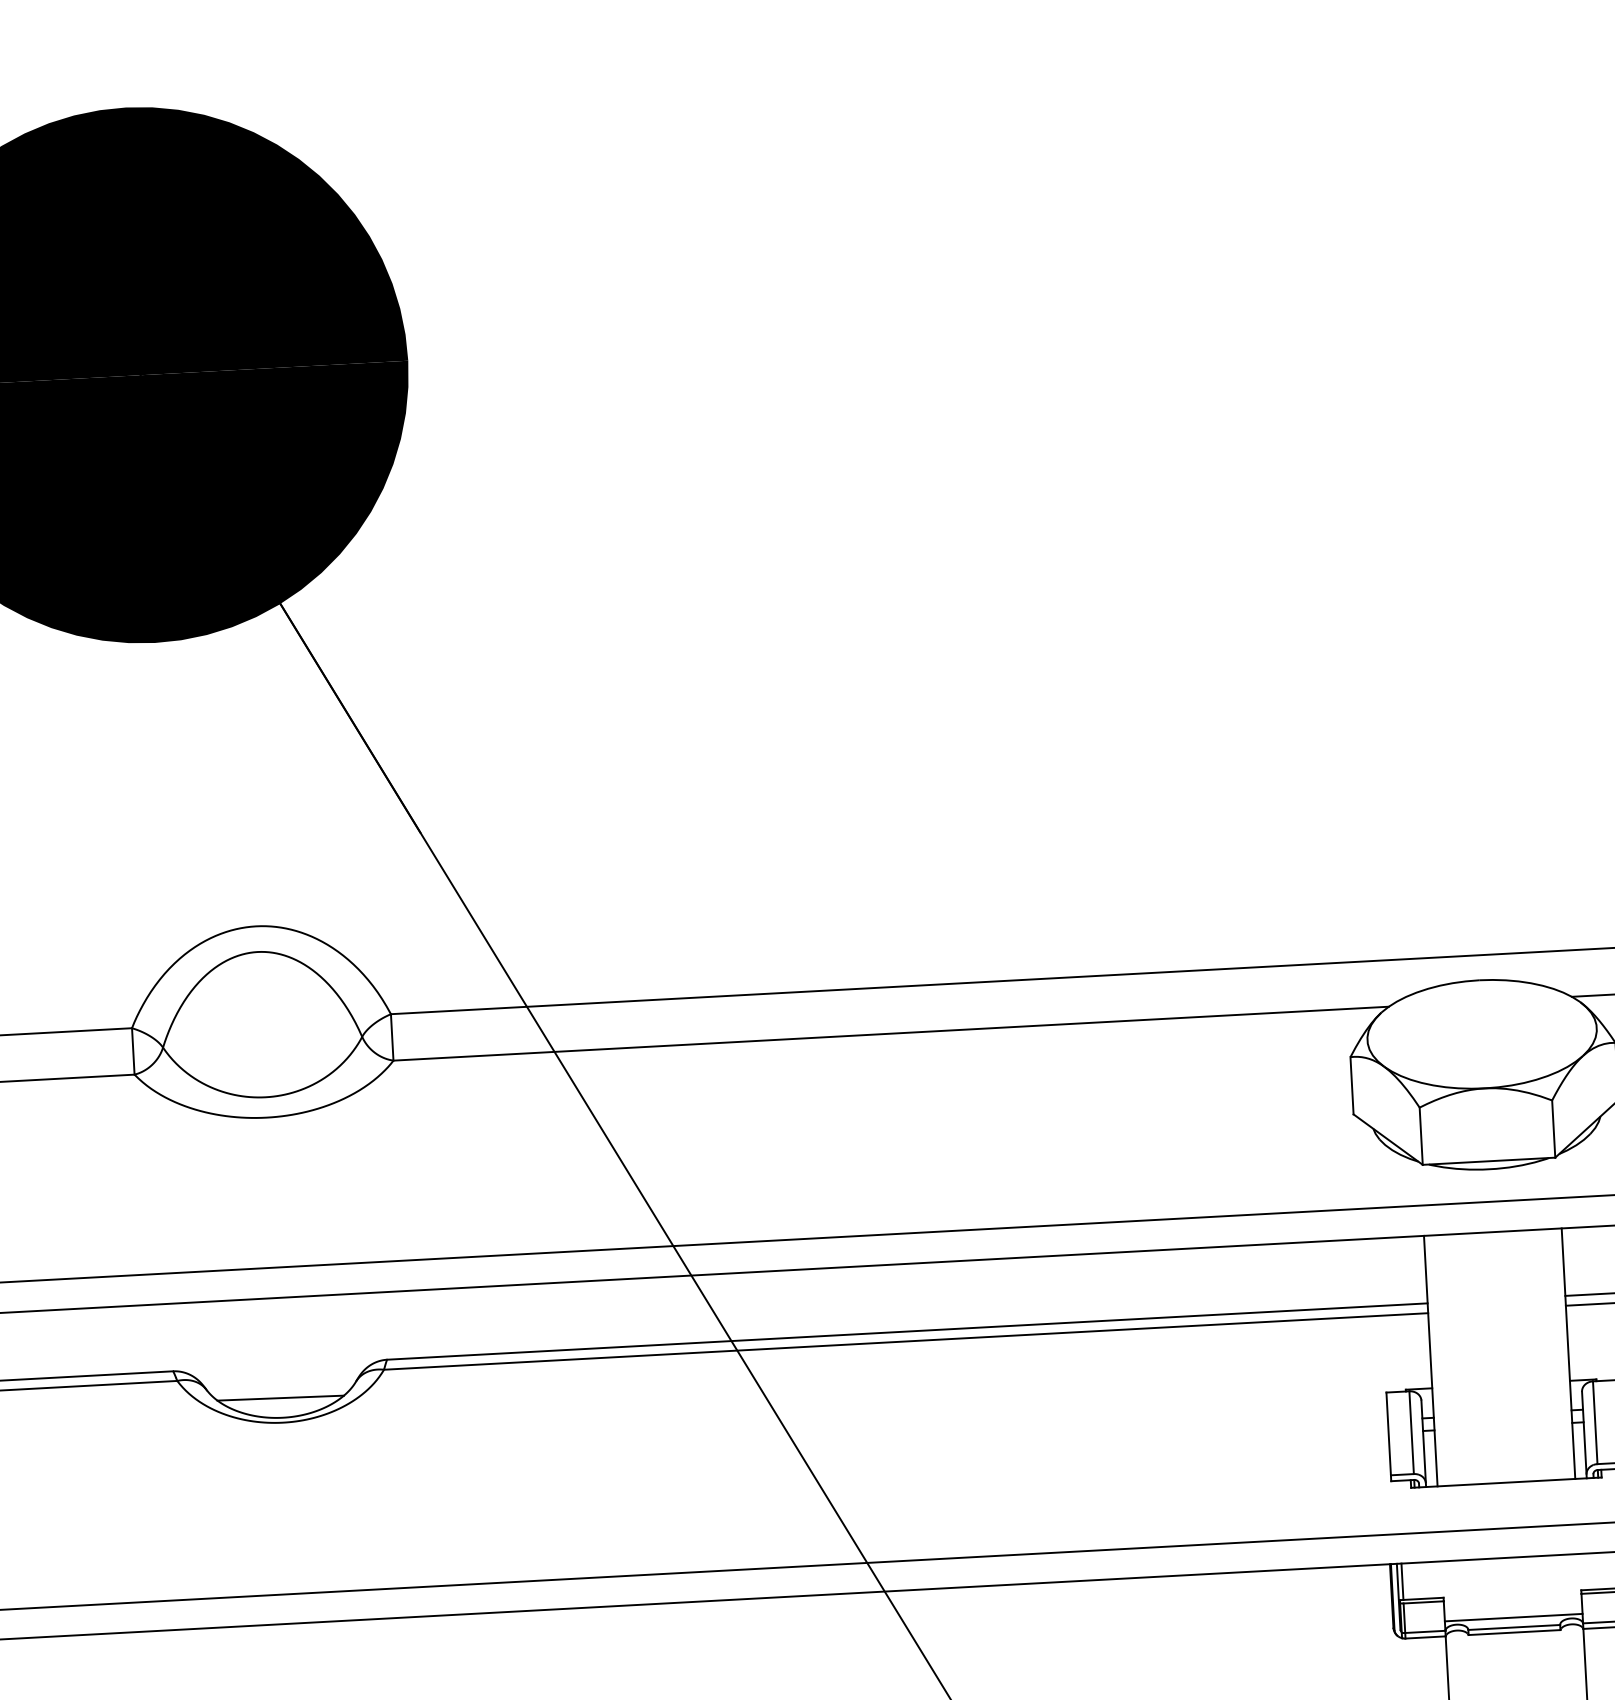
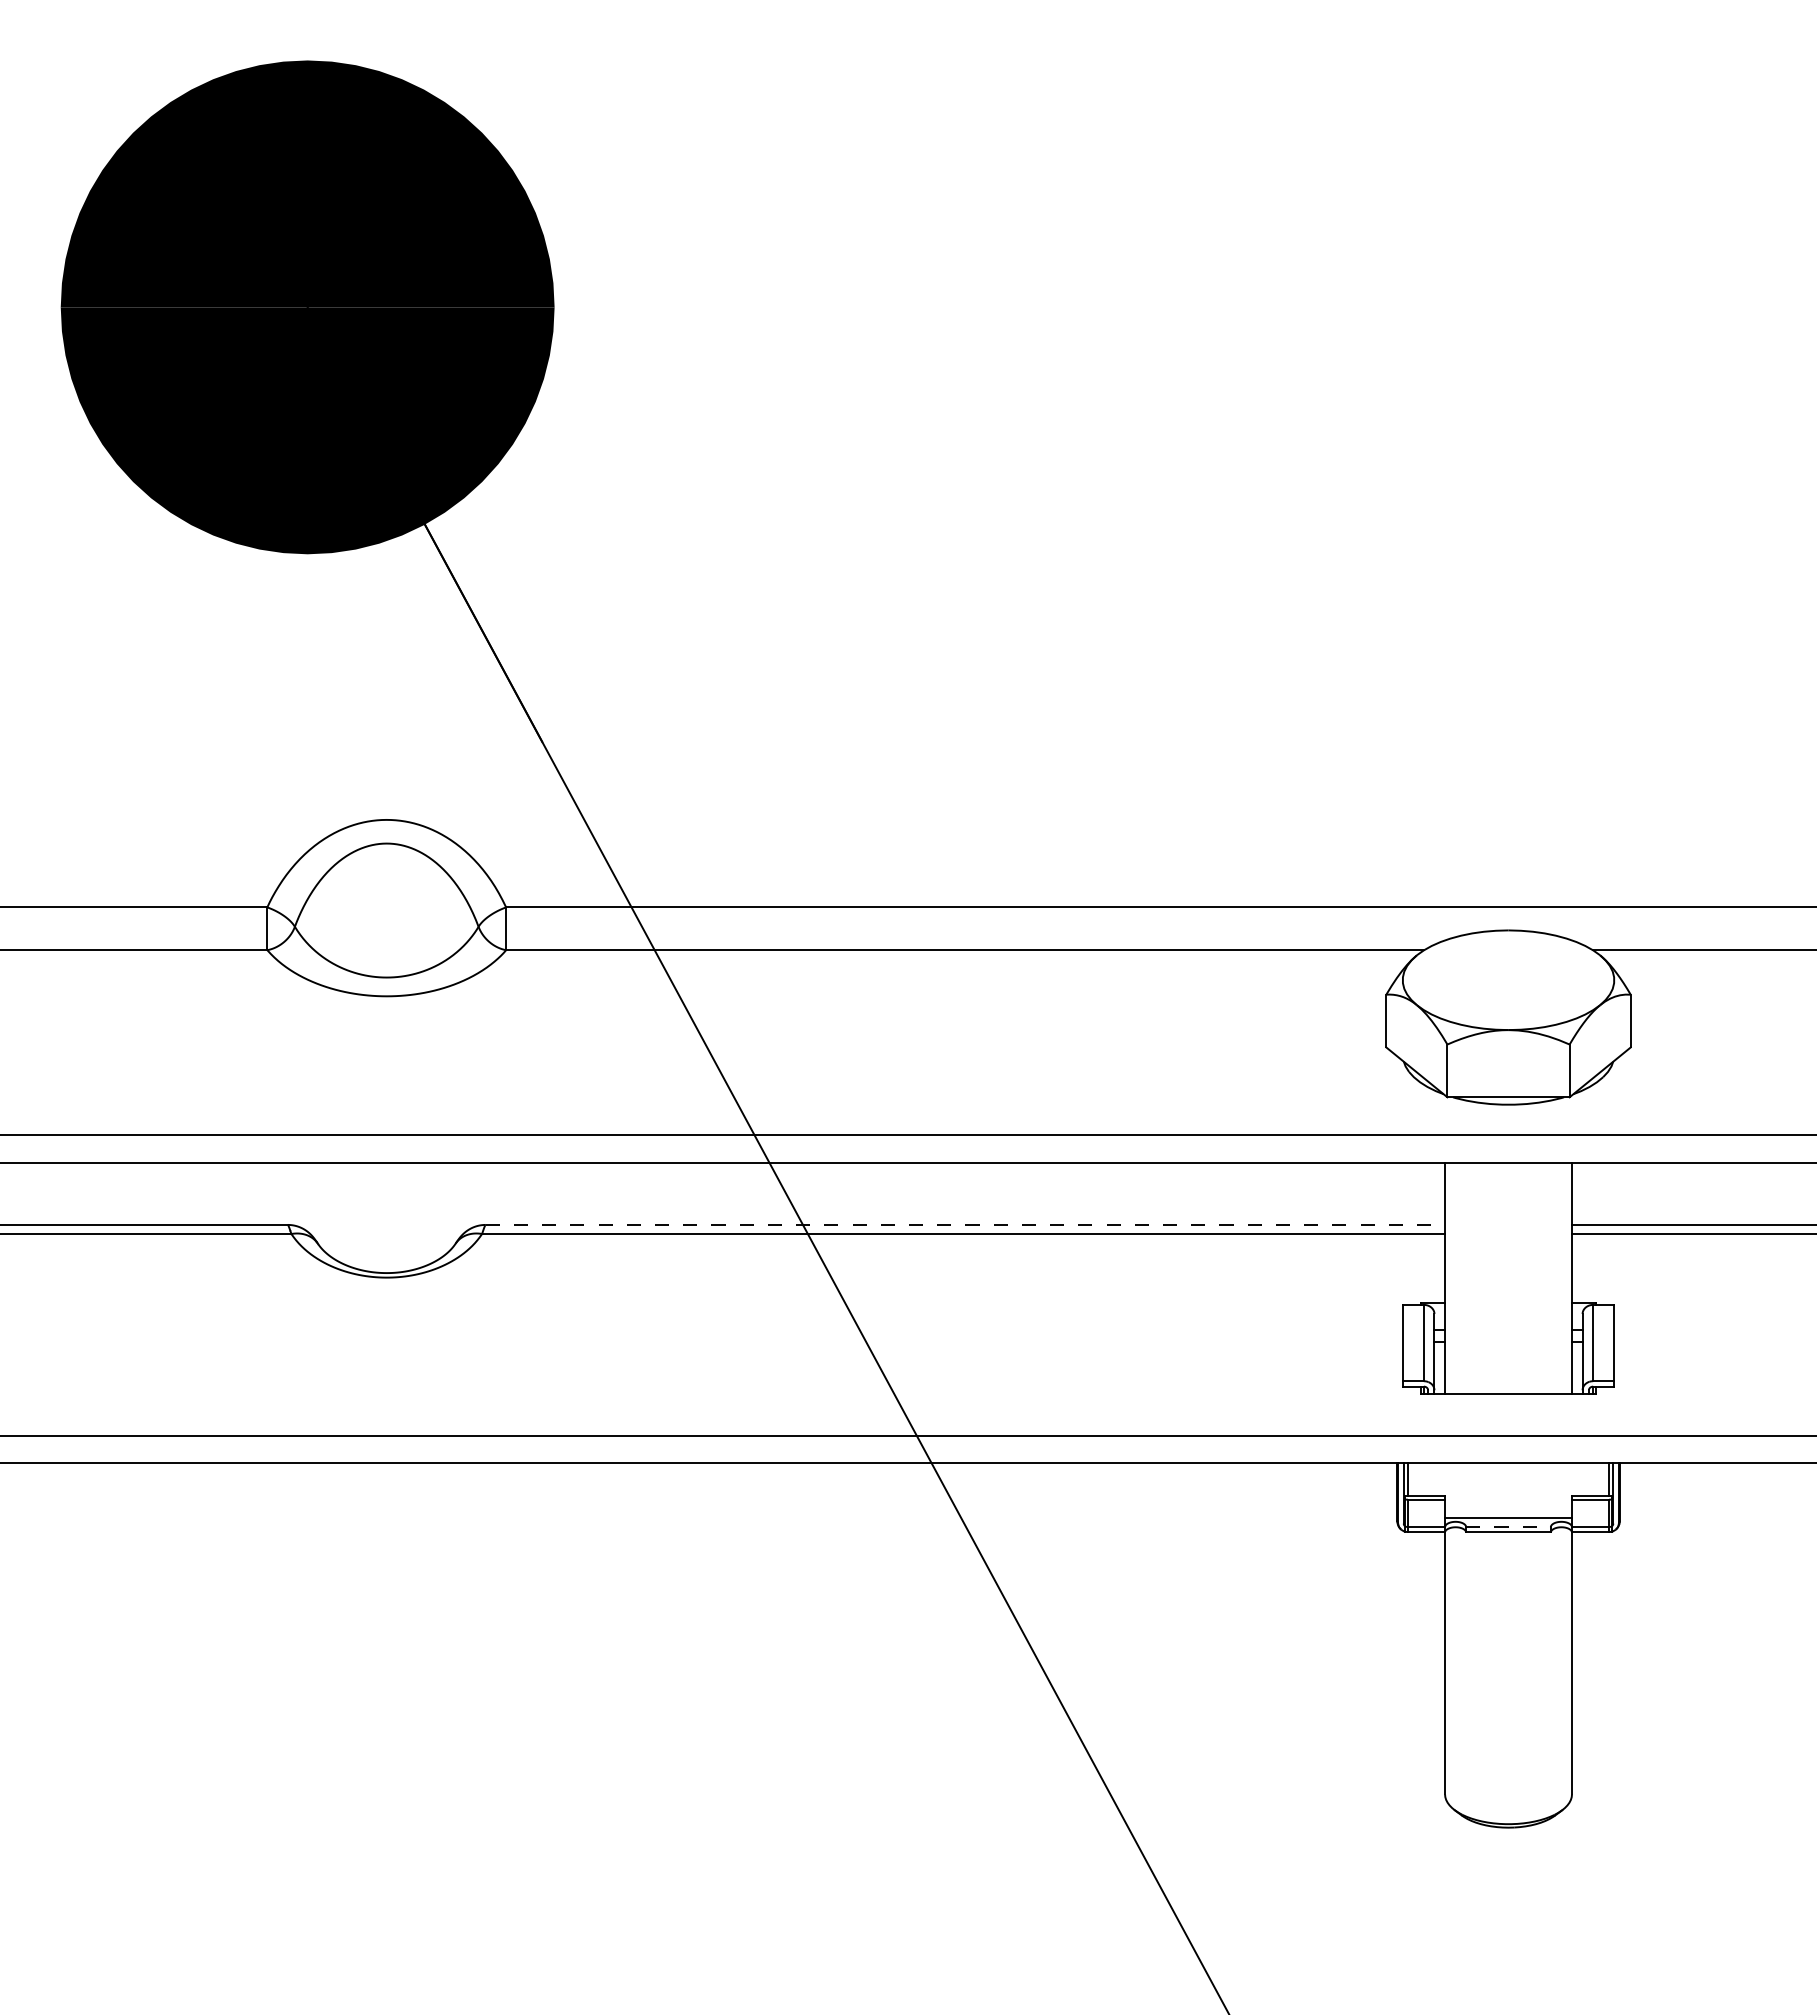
line: (907, 1331) -> (965, 1224), solid -> dashed
line: (280, 1397) -> (385, 1254), removed
line: (1515, 1627) -> (1509, 1527), solid -> dashed

